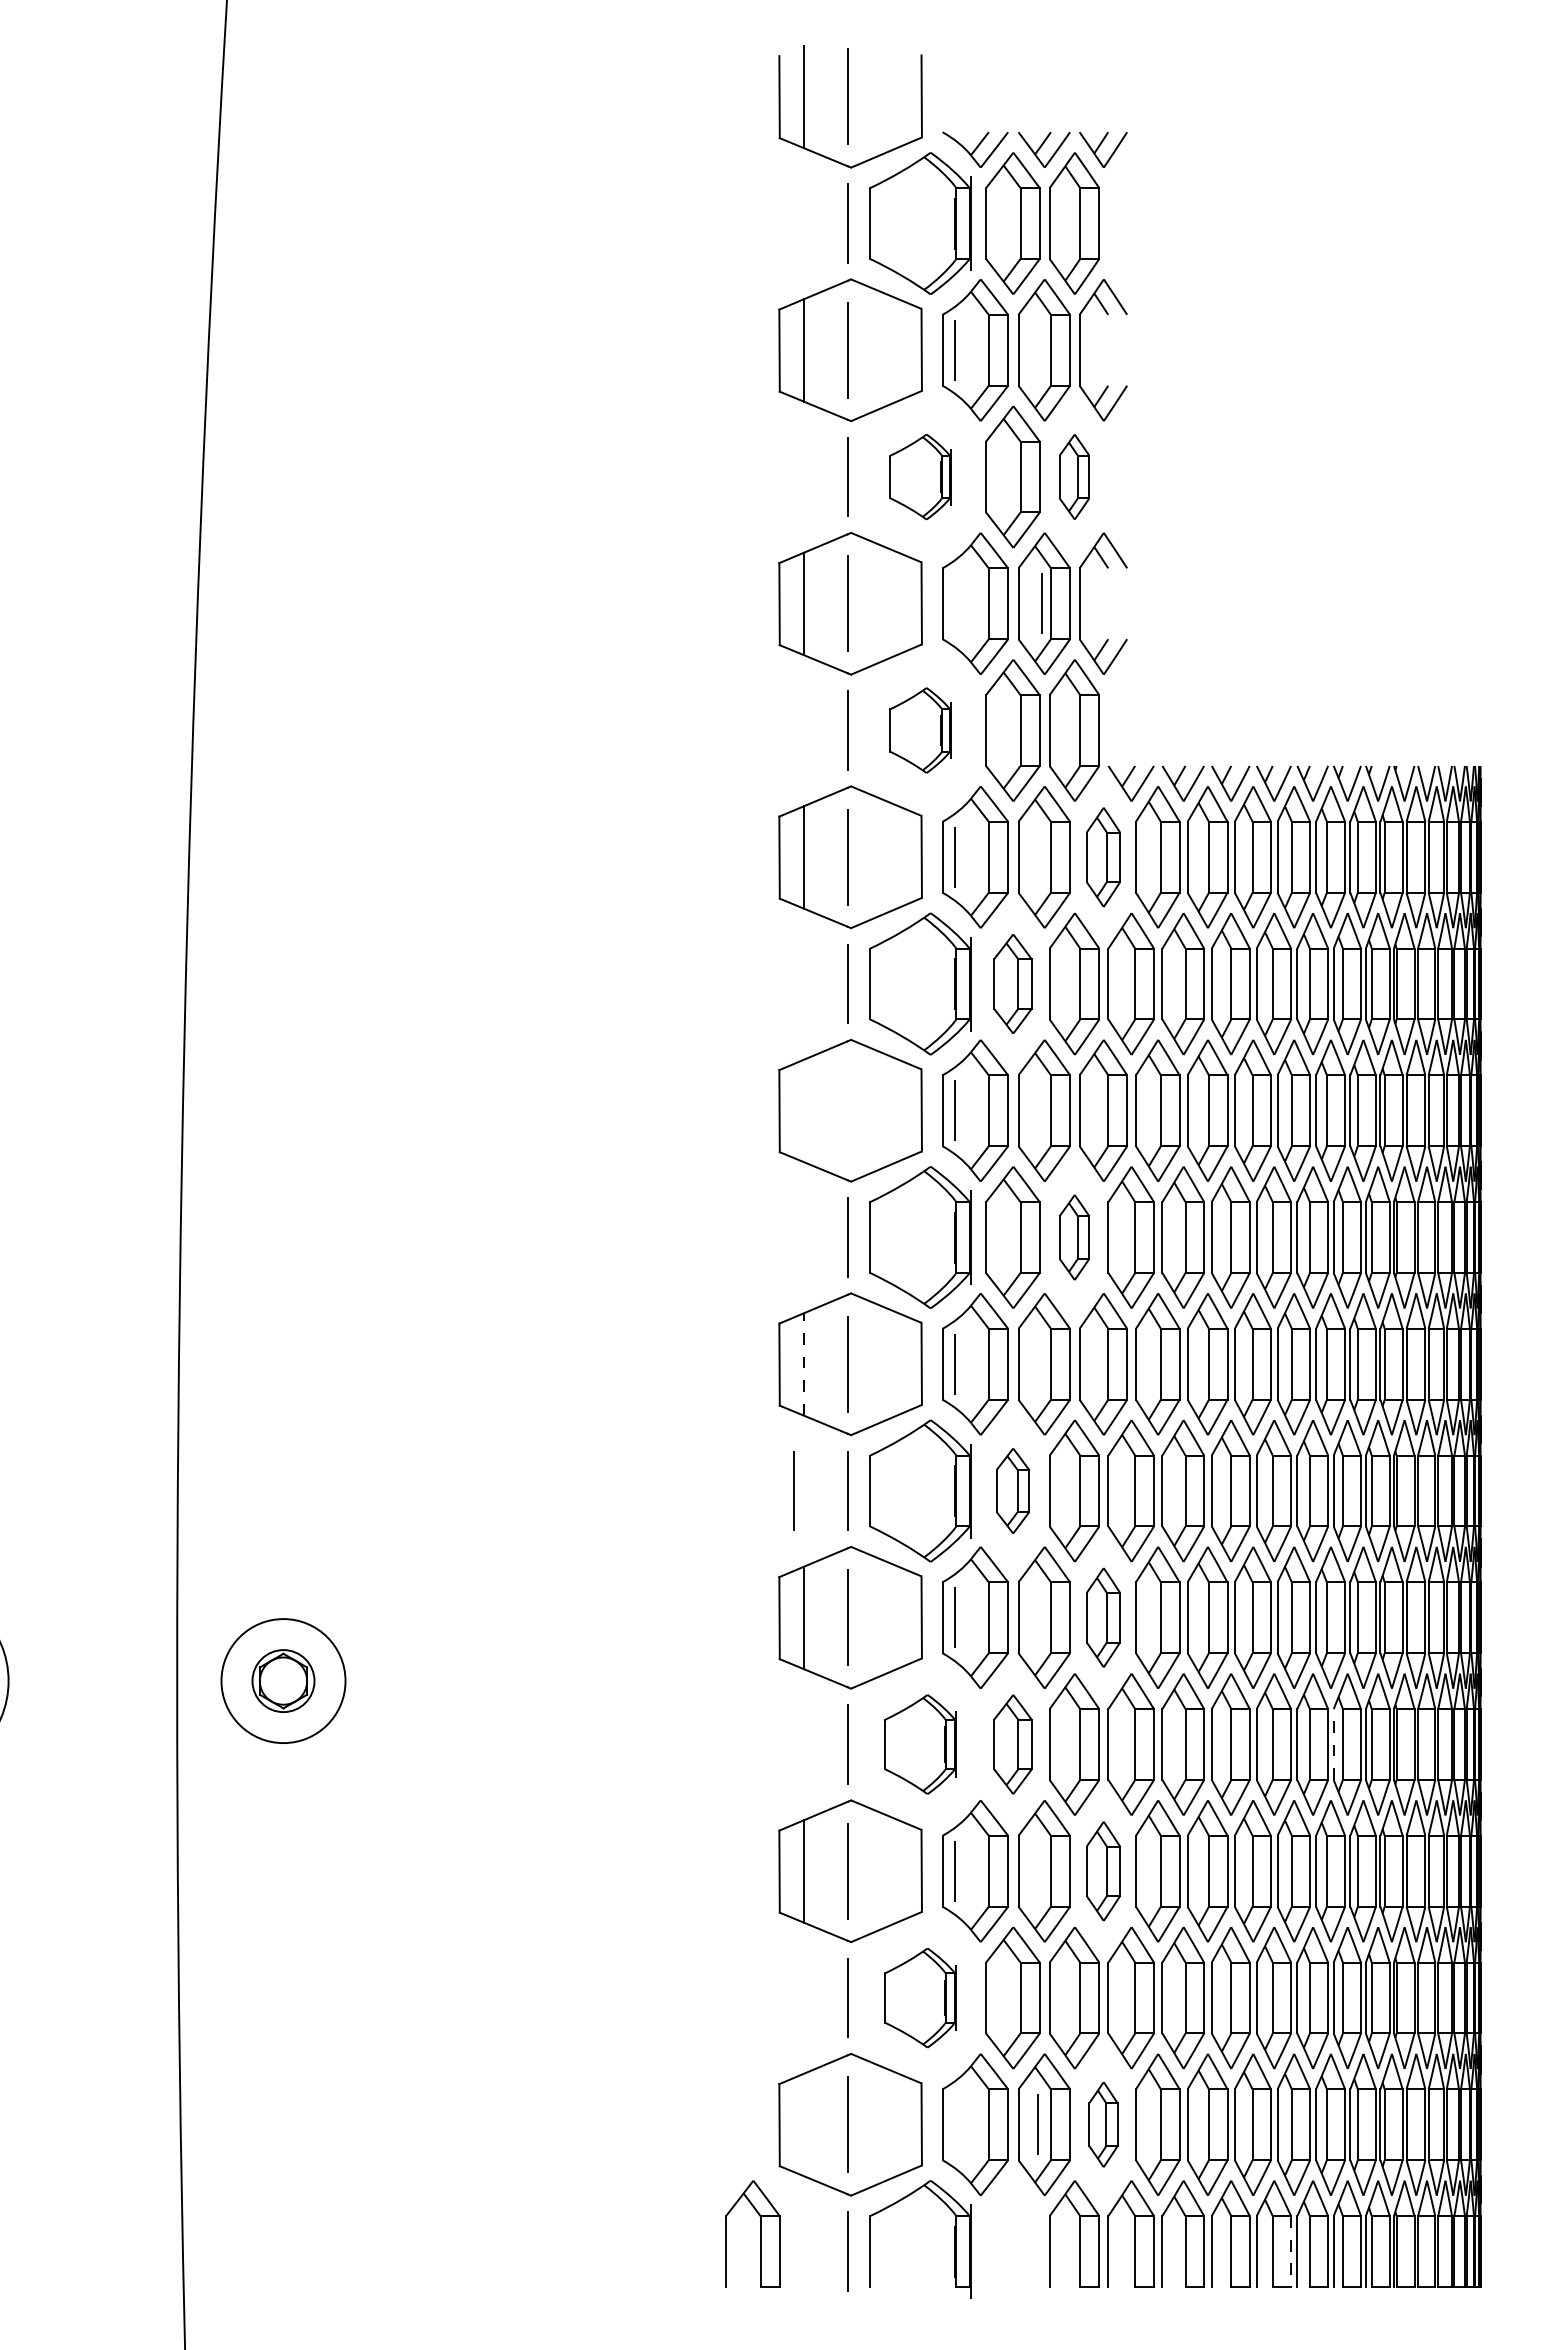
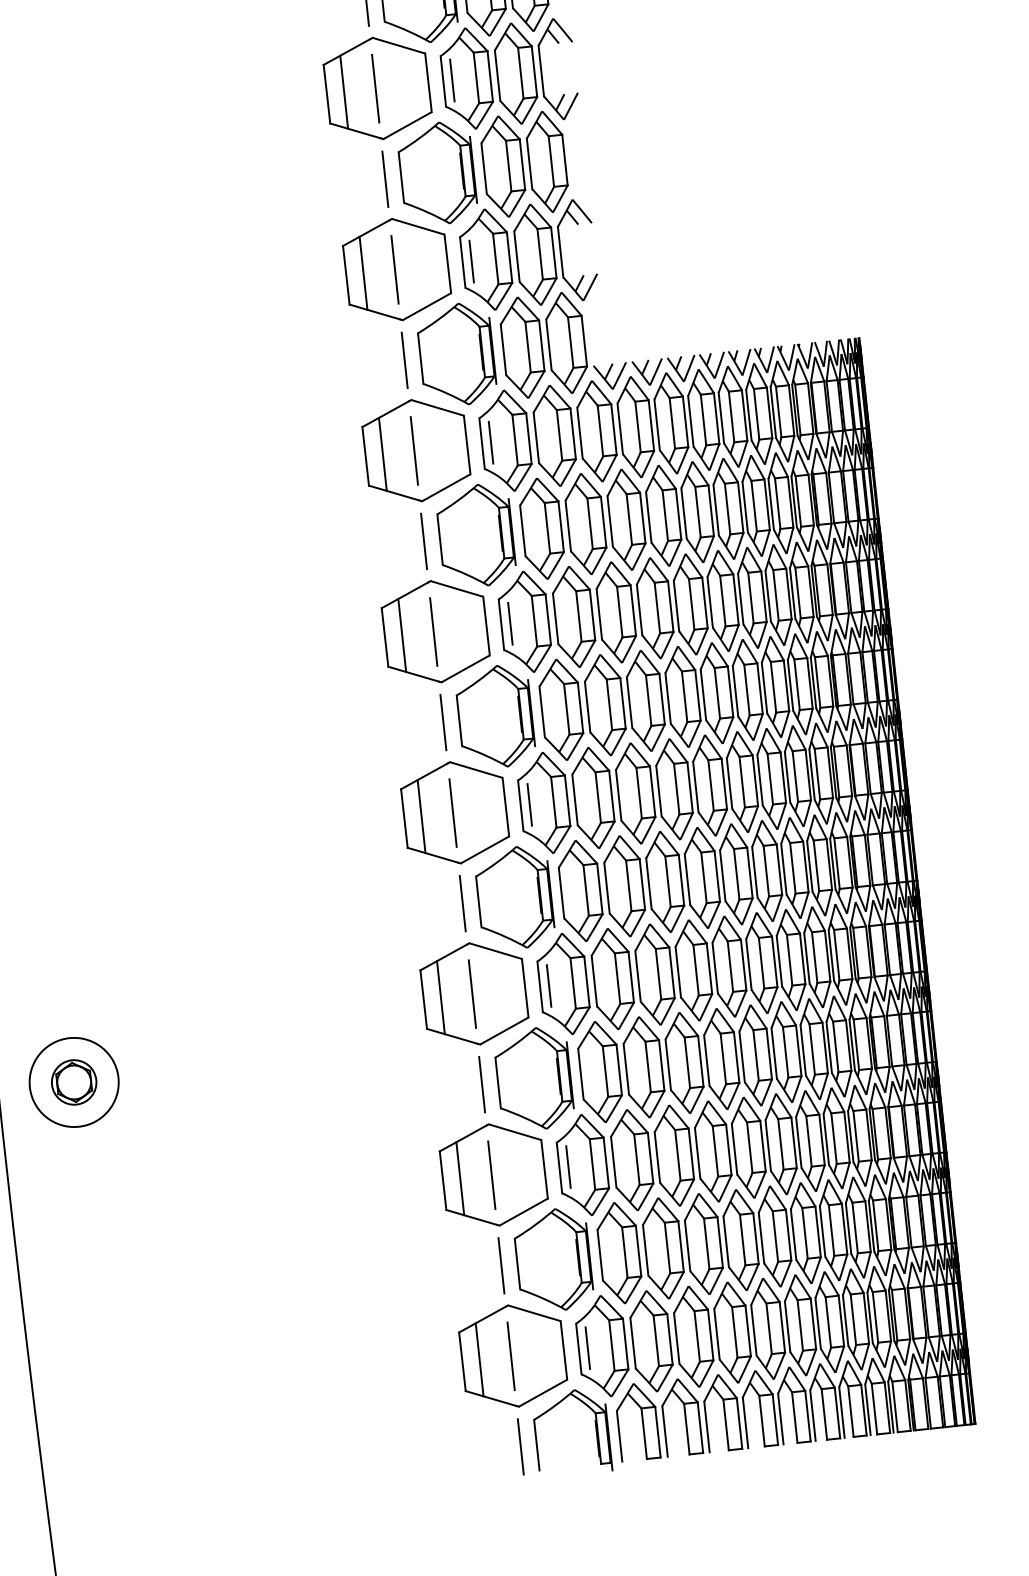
part: (920, 476) -> (437, 173), size x1.67
part: (1074, 476) -> (547, 161), size x1.67
line: (1041, 603) -> (471, 261), moved
part: (920, 730) -> (456, 354), size x1.67
part: (1103, 857) -> (597, 431), size x1.43
part: (1012, 983) -> (541, 528), size x1.43
line: (803, 1110) -> (402, 635), added
line: (847, 1110) -> (433, 631), added
part: (1074, 1237) -> (605, 705), size x1.67
line: (803, 1363) -> (421, 815), dashed -> solid
line: (793, 1490) -> (423, 907), removed
part: (1012, 1490) -> (580, 890), size x1.67
part: (1103, 1617) -> (655, 974), size x1.43
part: (920, 1744) -> (534, 1079), size x1.43
part: (1012, 1744) -> (599, 1072), size x1.43
line: (1333, 1744) -> (829, 1047), dashed -> solid
part: (1103, 1871) -> (674, 1155), size x1.43
part: (920, 1997) -> (553, 1259), size x1.43
line: (803, 2124) -> (479, 1359), added
line: (1037, 2124) -> (587, 1347), moved
part: (1103, 2124) -> (693, 1336), size x1.67
part: (760, 2233) -> (642, 1420), moved
line: (1291, 2252) -> (837, 1413), dashed -> solid

